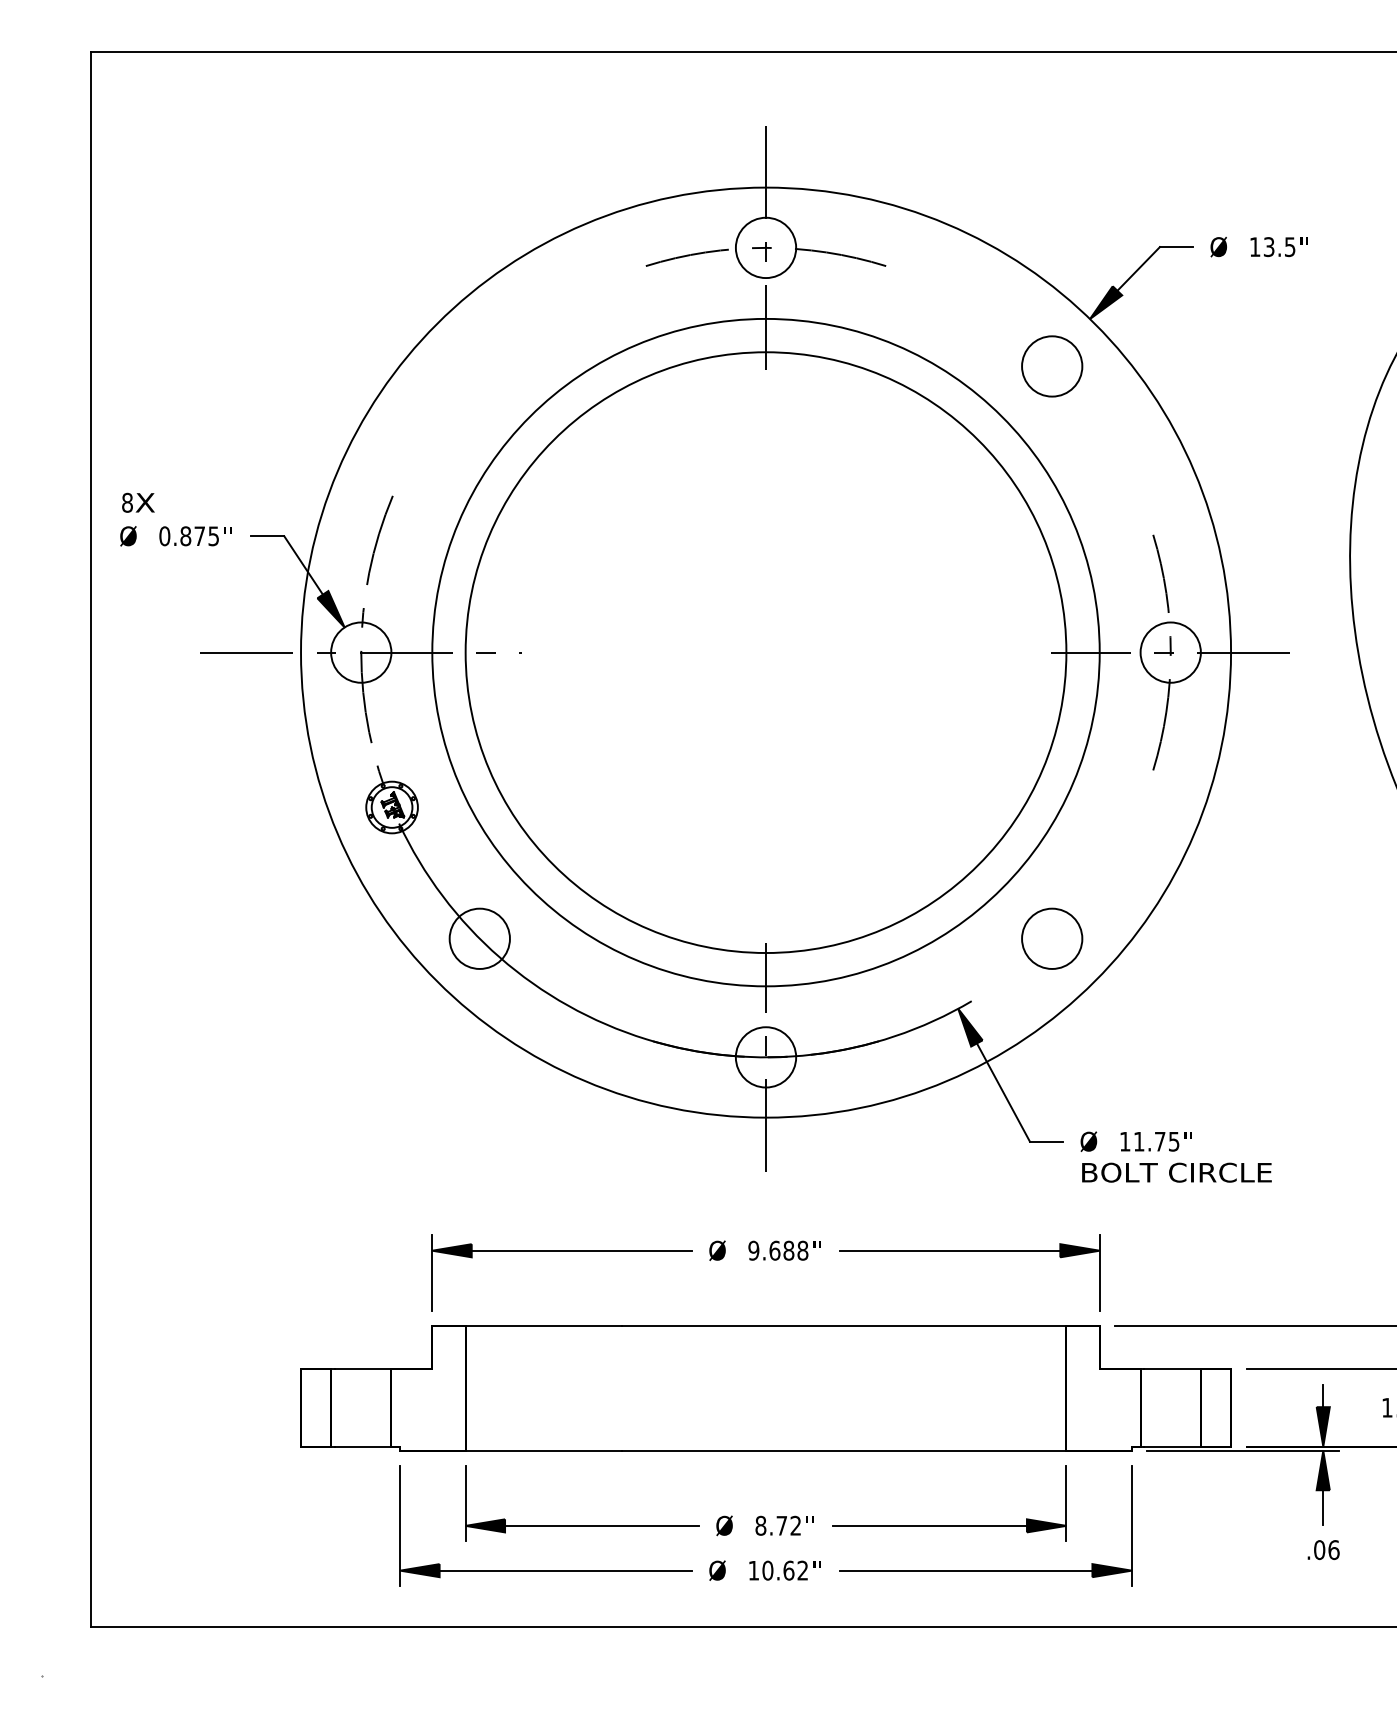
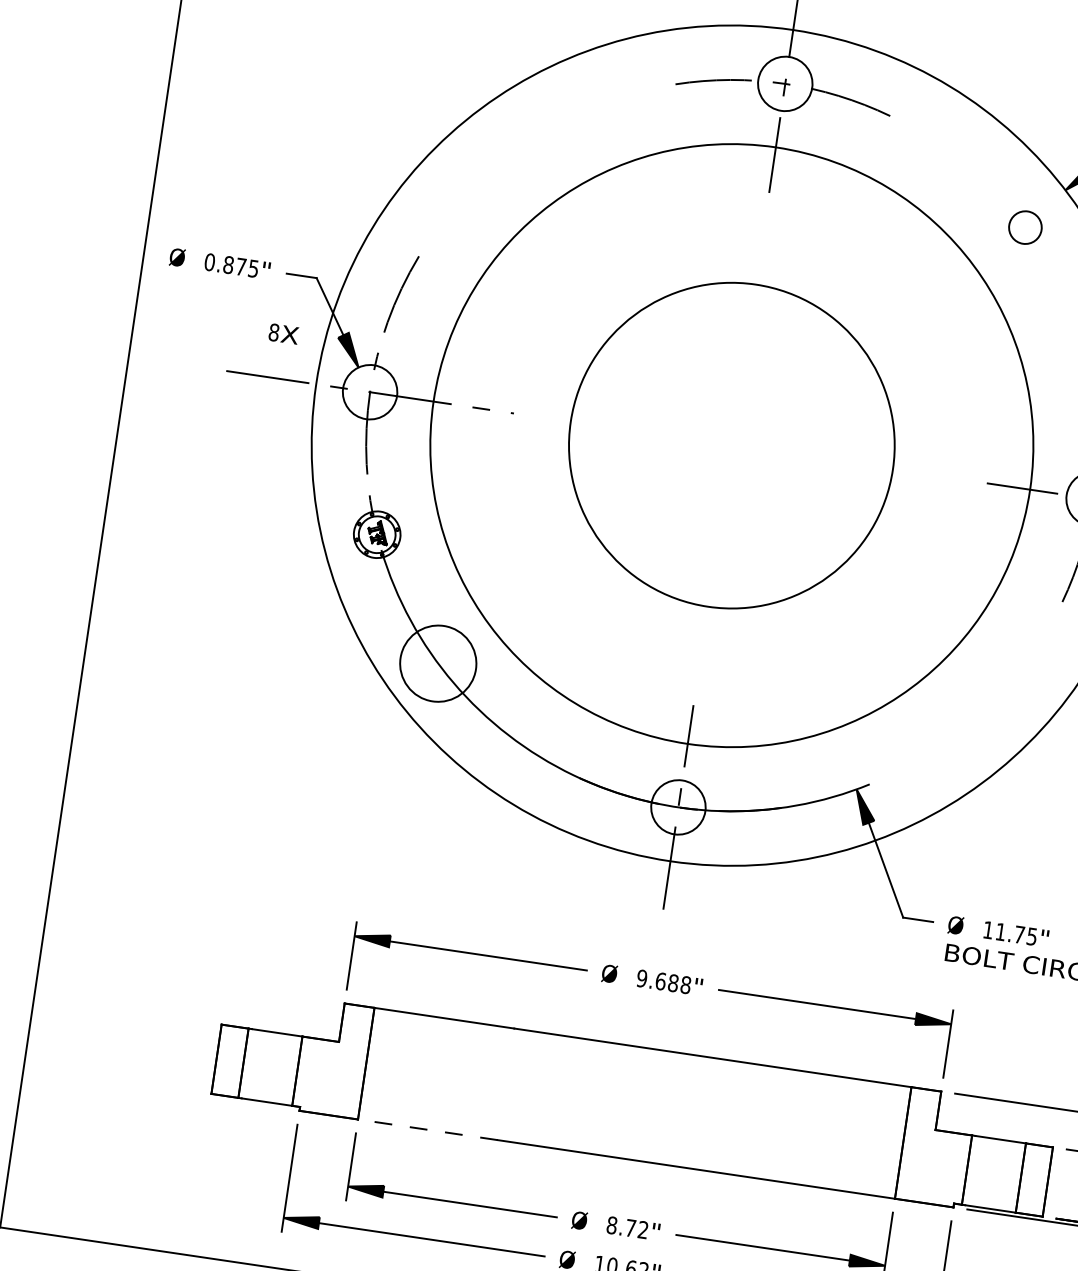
circle: (1052, 366) -> (1025, 227), size x0.6
text: (138, 502) -> (283, 333), moved
circle: (765, 652) -> (731, 445), size x0.6
circle: (479, 938) -> (438, 663), size x1.4
circle: (1052, 938) -> (950, 738), removed
line: (543, 1450) -> (427, 1129), solid -> dashed

